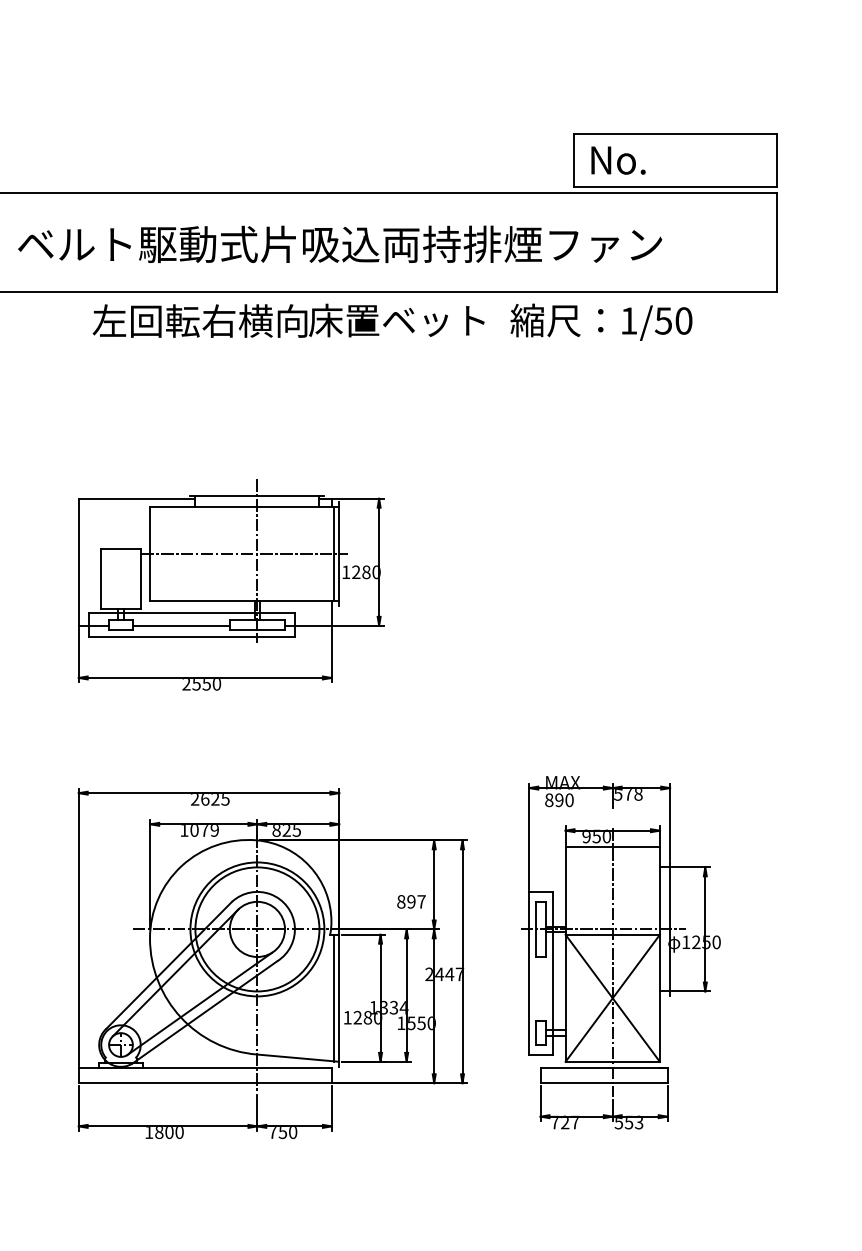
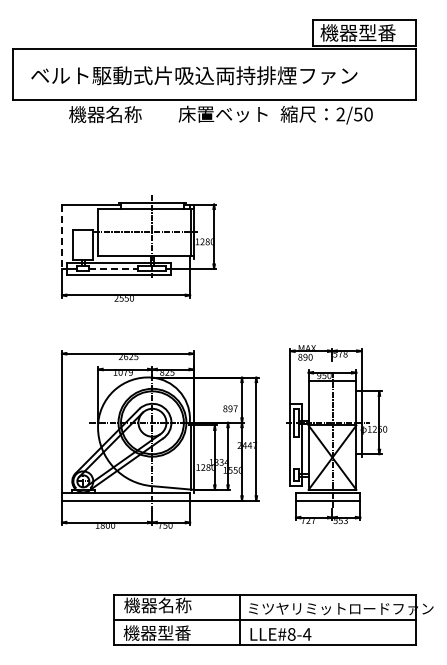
text: (662, 159) -> (357, 32), No. -> 機器型番
text: (200, 320) -> (123, 114), 左回転右横向 -> 機器名称
text: (628, 320) -> (340, 114), 1/50 -> 2/50
line: (77, 563) -> (61, 237), solid -> dashed
line: (180, 624) -> (113, 268), solid -> dashed

